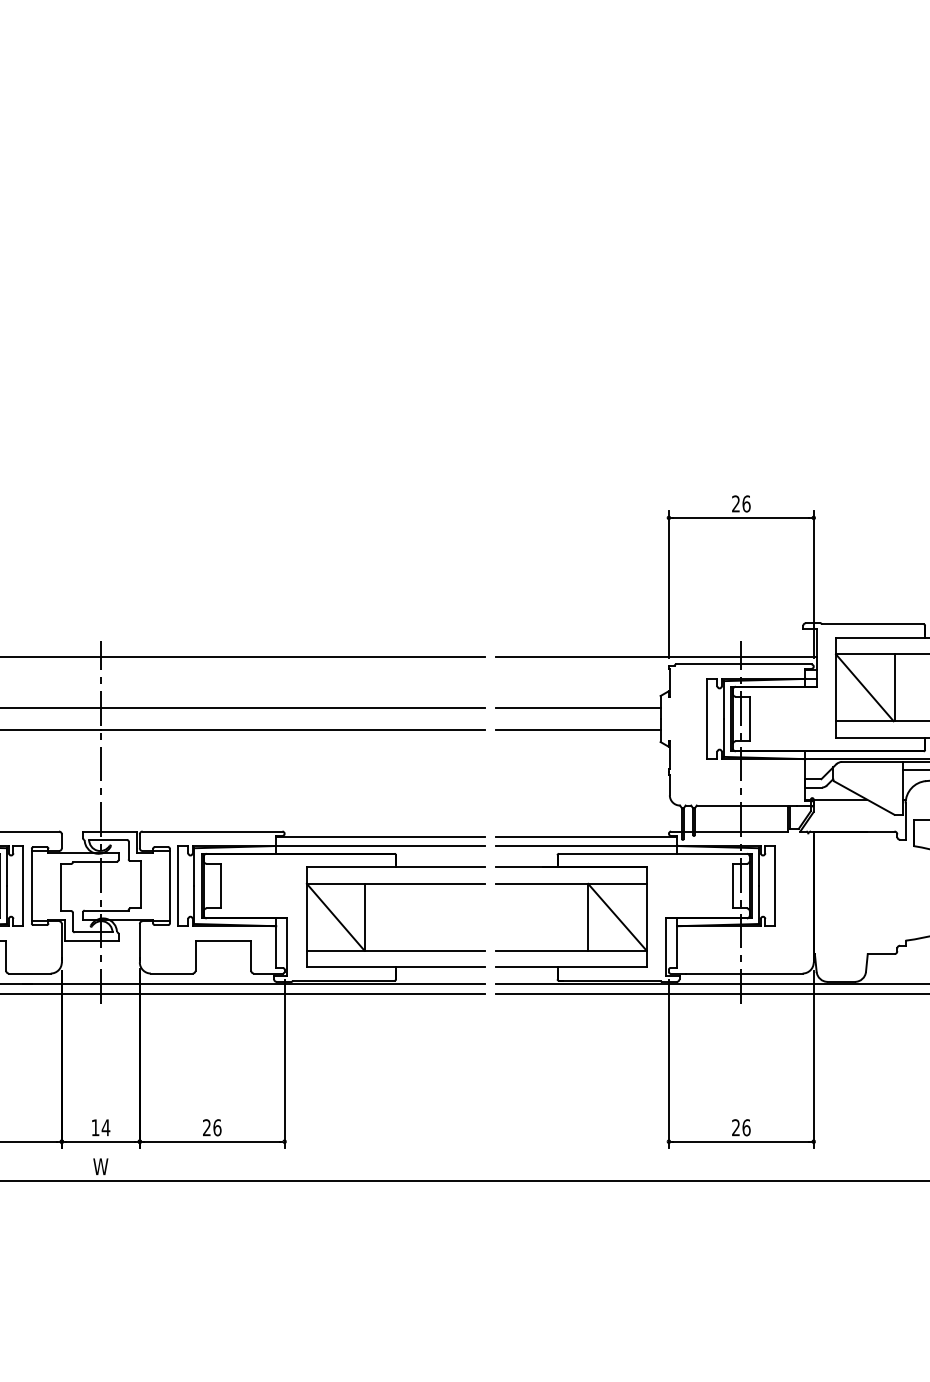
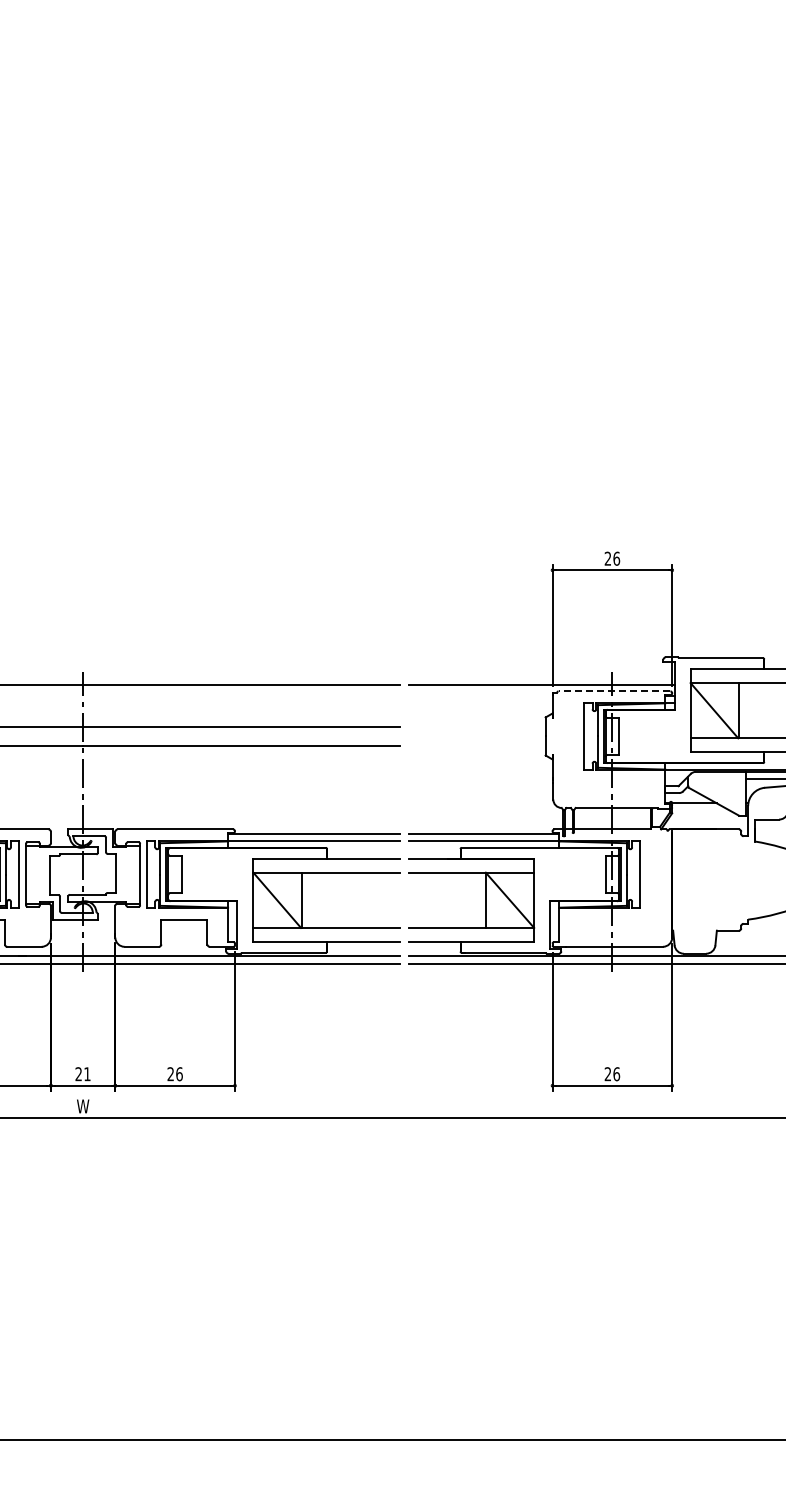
line: (743, 664) -> (614, 691), solid -> dashed
line: (578, 708) -> (477, 727), removed
line: (578, 729) -> (477, 745), removed
text: (100, 1128) -> (82, 1074), 14 -> 21

